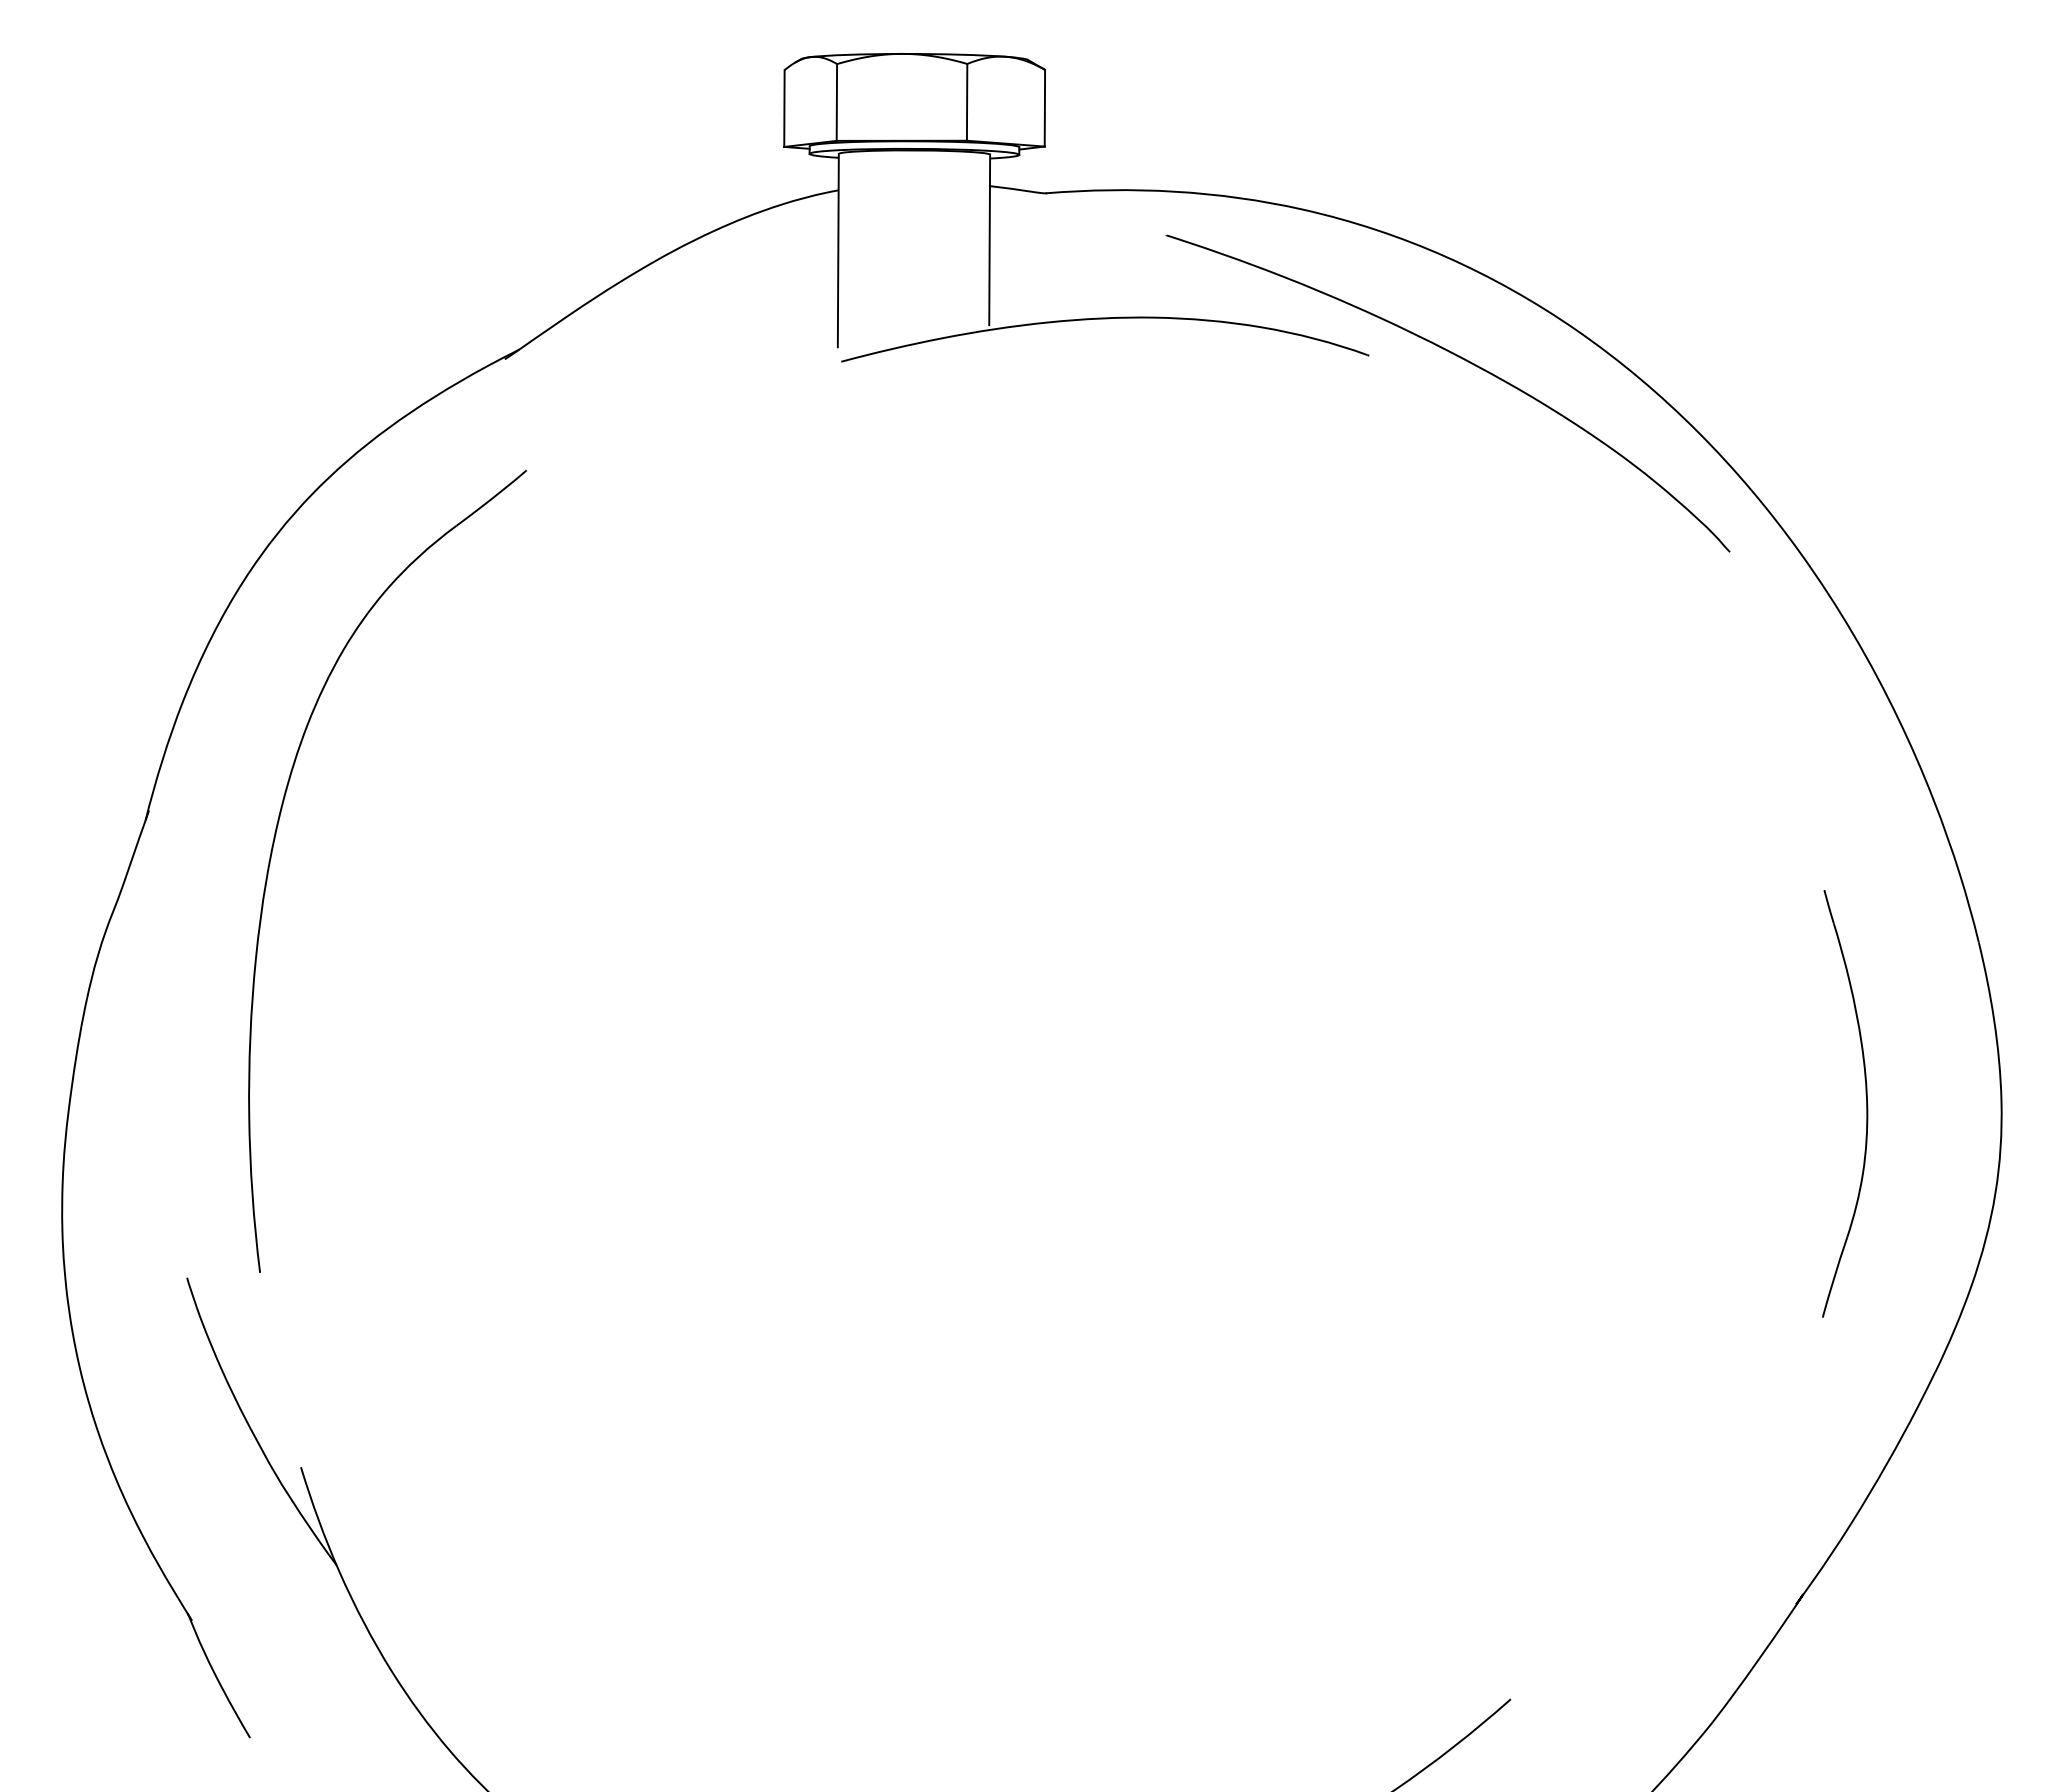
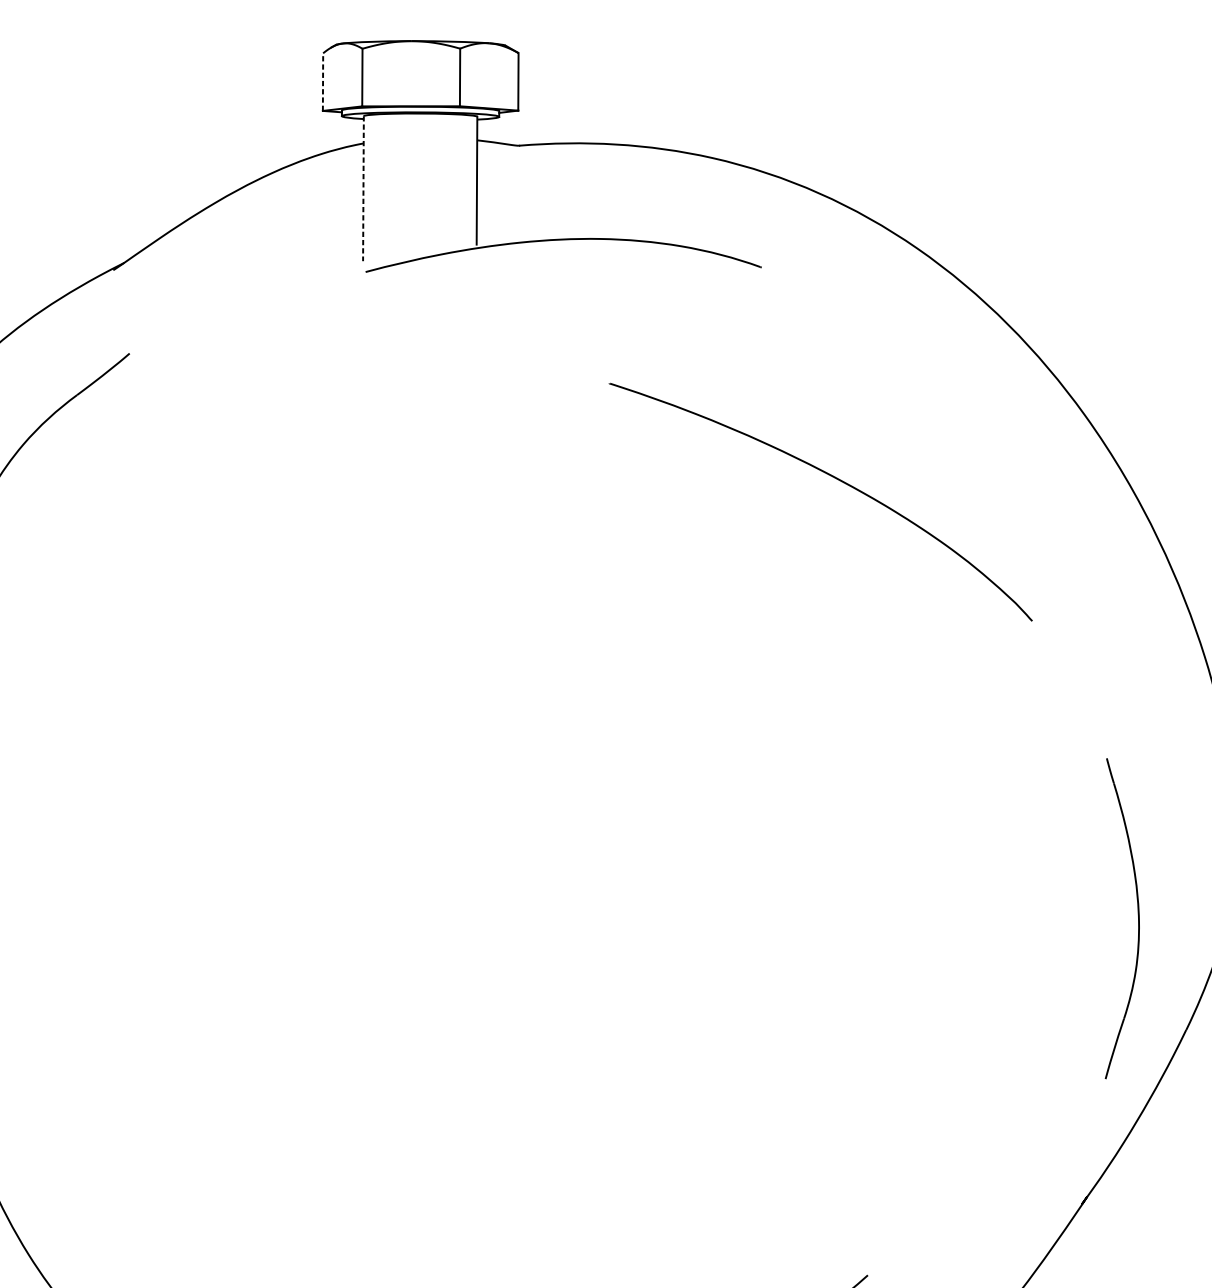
line: (784, 108) -> (323, 82), solid -> dashed
line: (838, 250) -> (363, 188), solid -> dashed
curve: (1464, 360) -> (833, 477), moved
part: (1866, 1103) -> (1138, 918), moved

